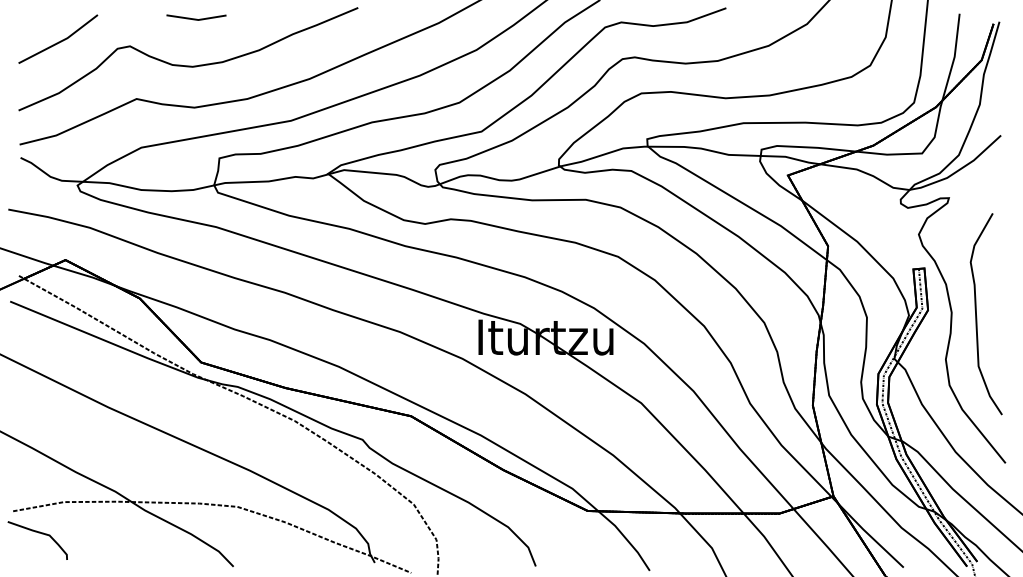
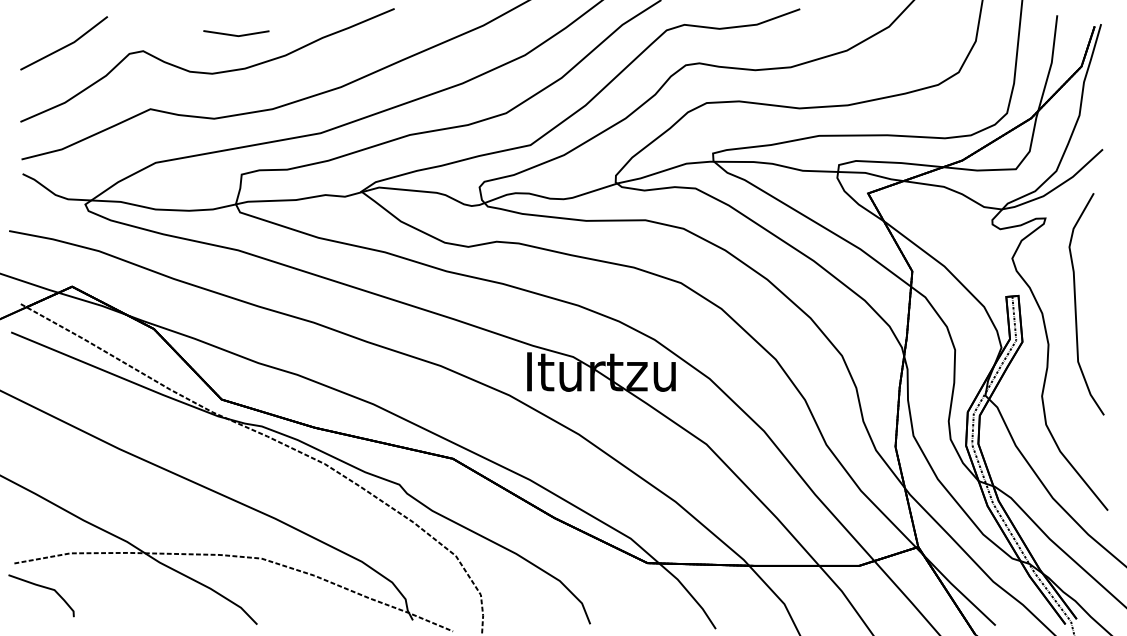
line: (195, 18) -> (235, 34), moved
curve: (977, 314) -> (1076, 304), moved

